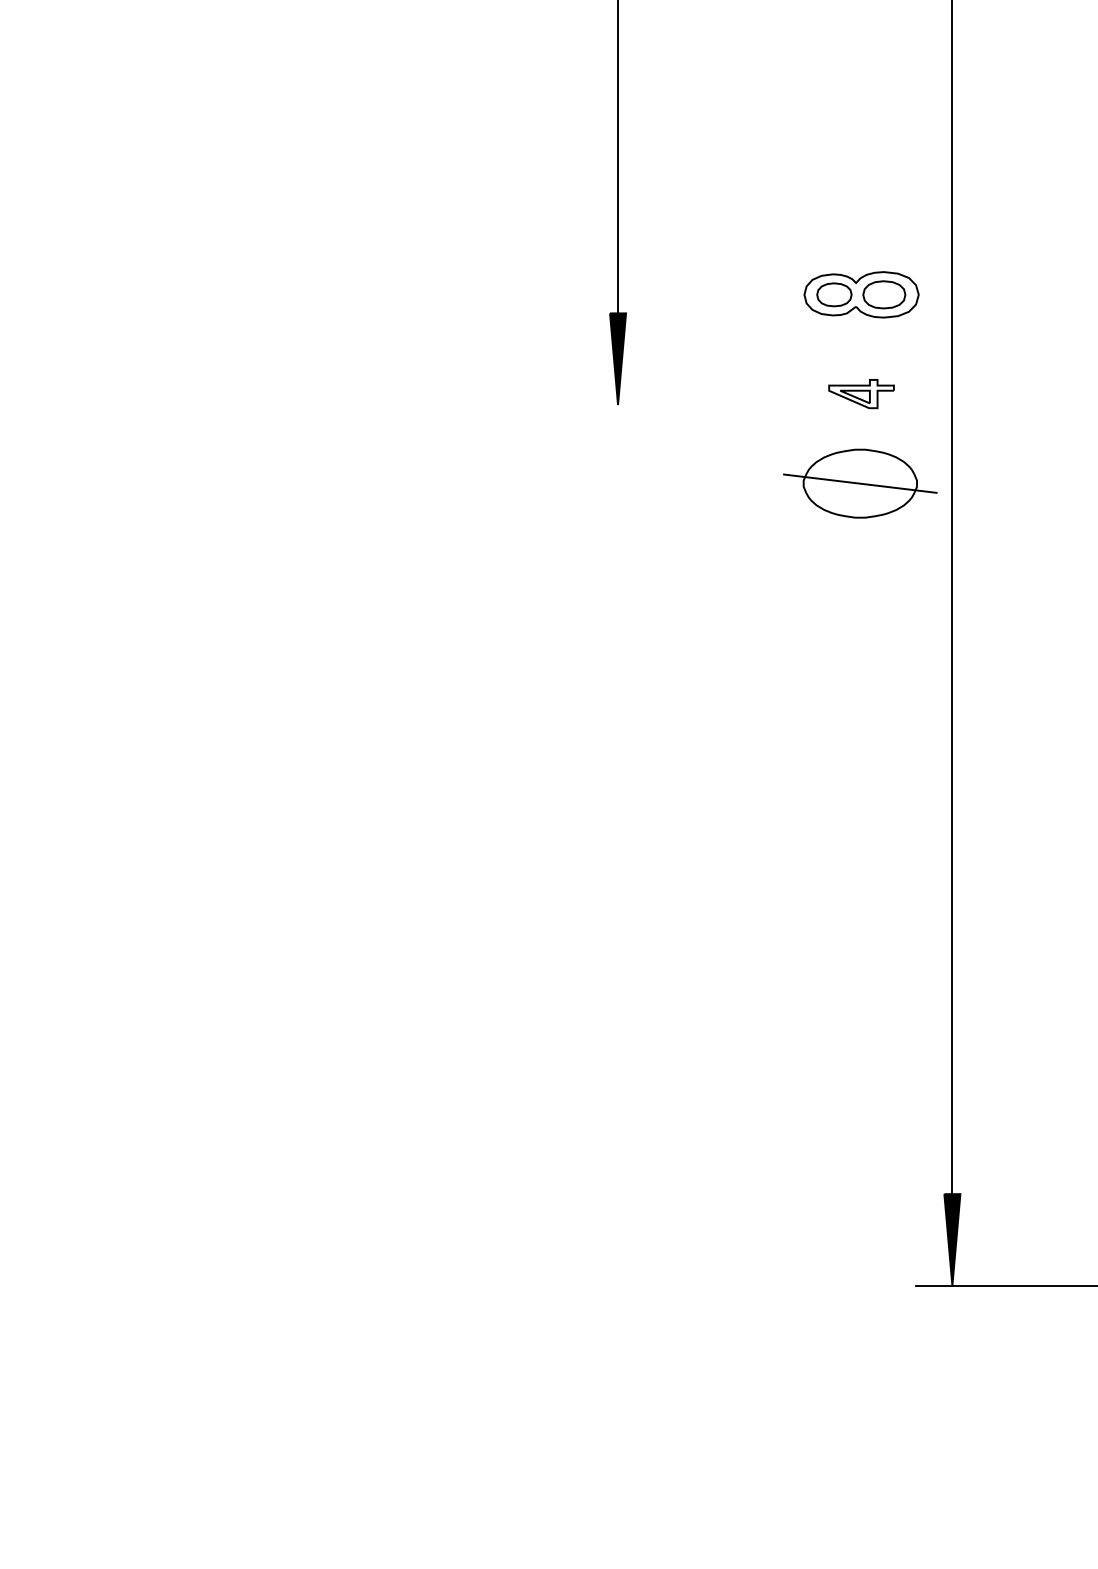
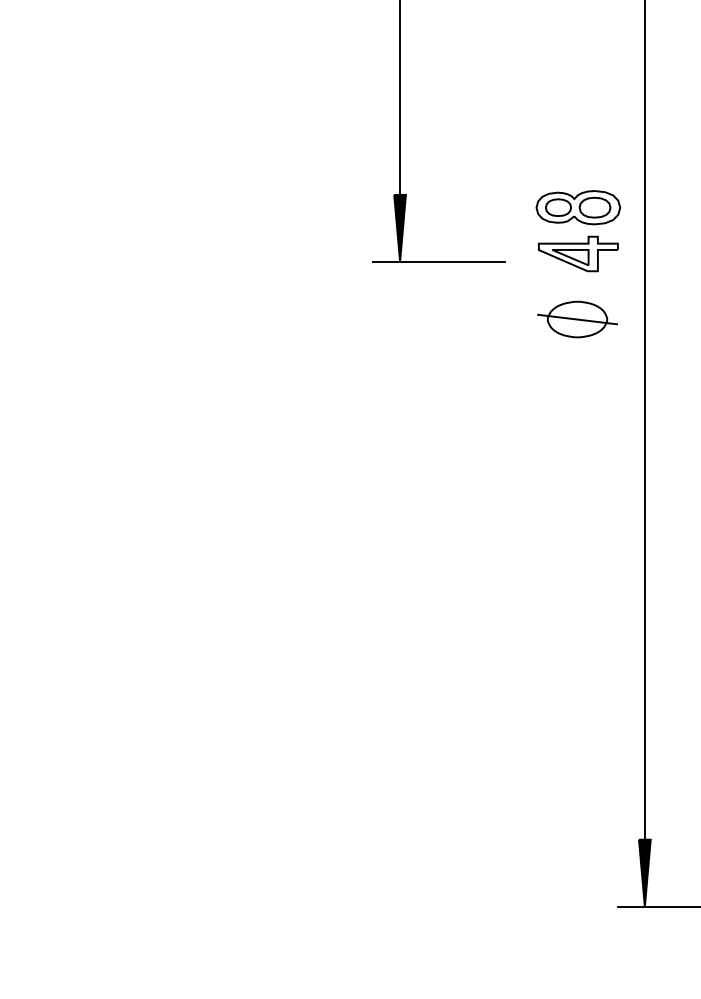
part: (861, 294) -> (578, 207), moved
part: (861, 393) -> (578, 253), size x1.67
line: (671, 405) -> (439, 262), added
part: (860, 483) -> (577, 319), size x0.71

